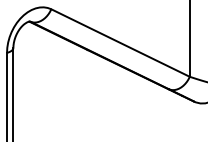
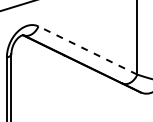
line: (119, 43) -> (87, 50), solid -> dashed

